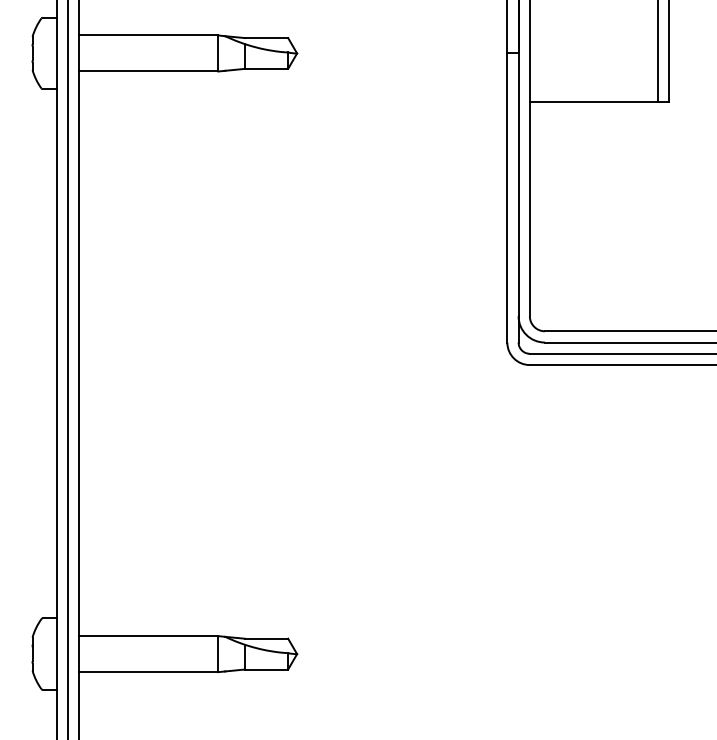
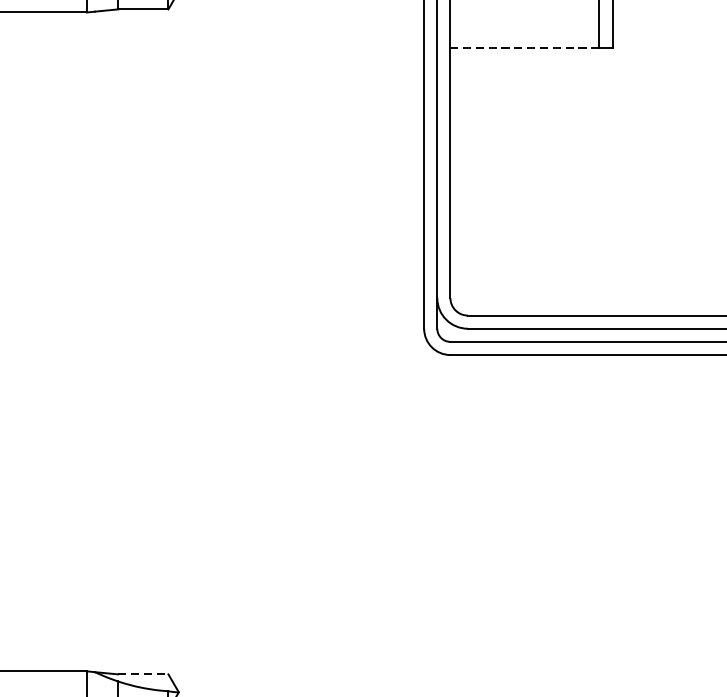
line: (593, 102) -> (524, 48), solid -> dashed
line: (266, 638) -> (143, 674), solid -> dashed

